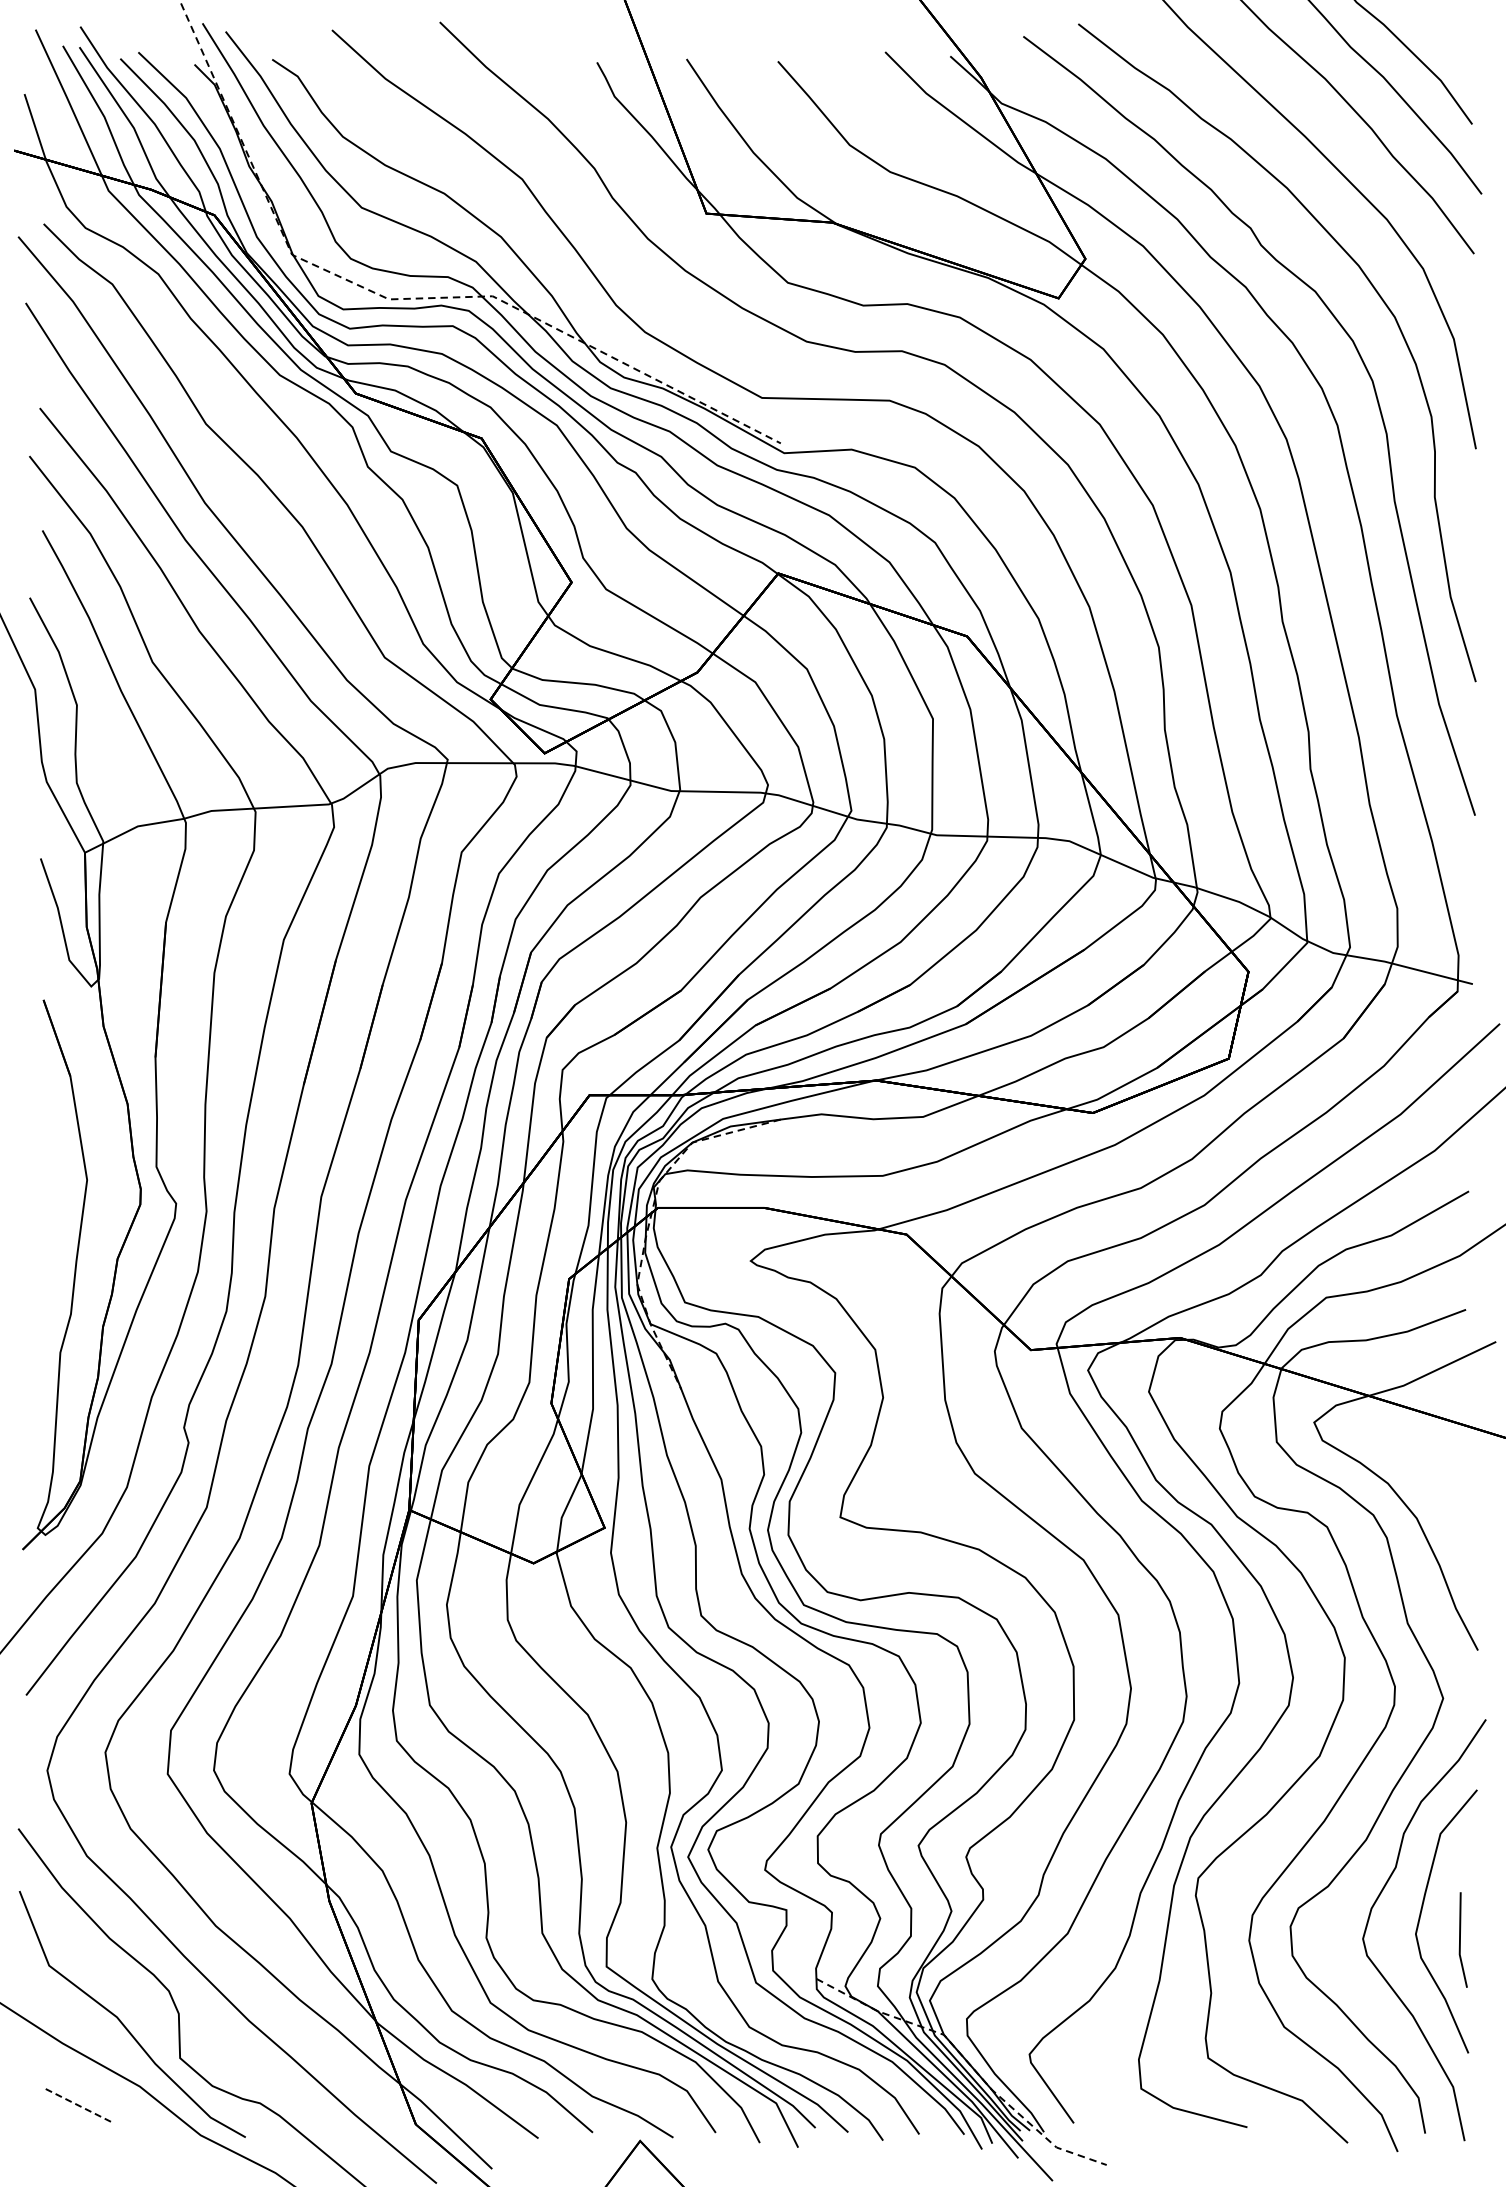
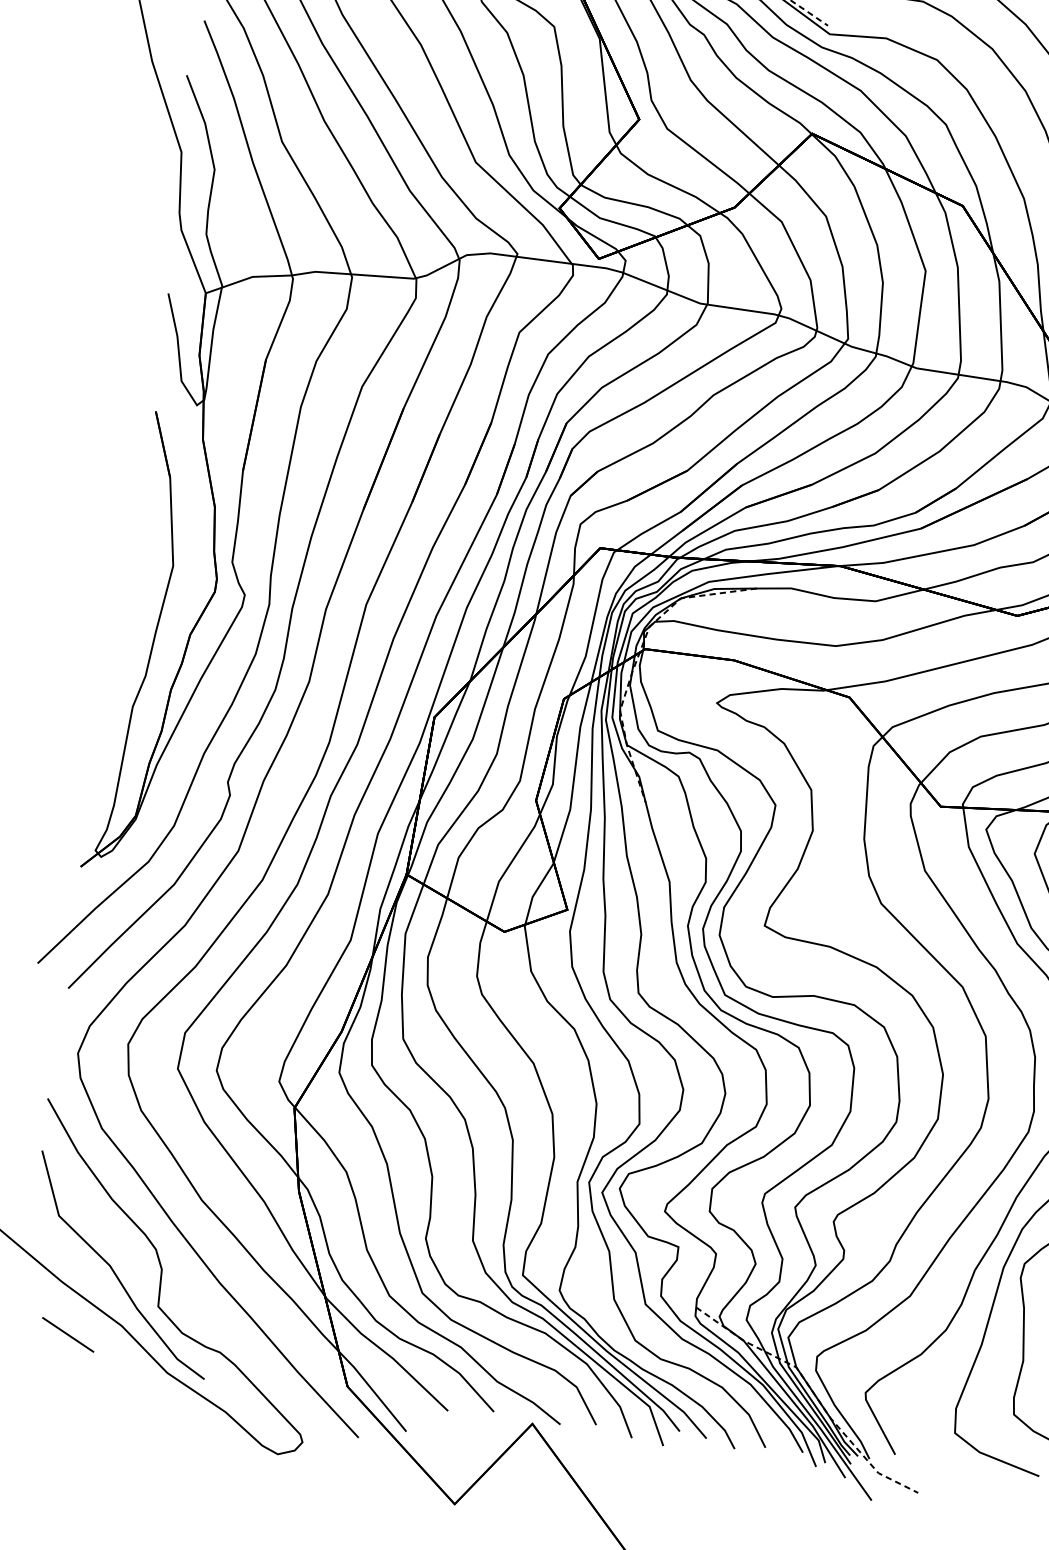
line: (77, 2104) -> (67, 1334), dashed -> solid

